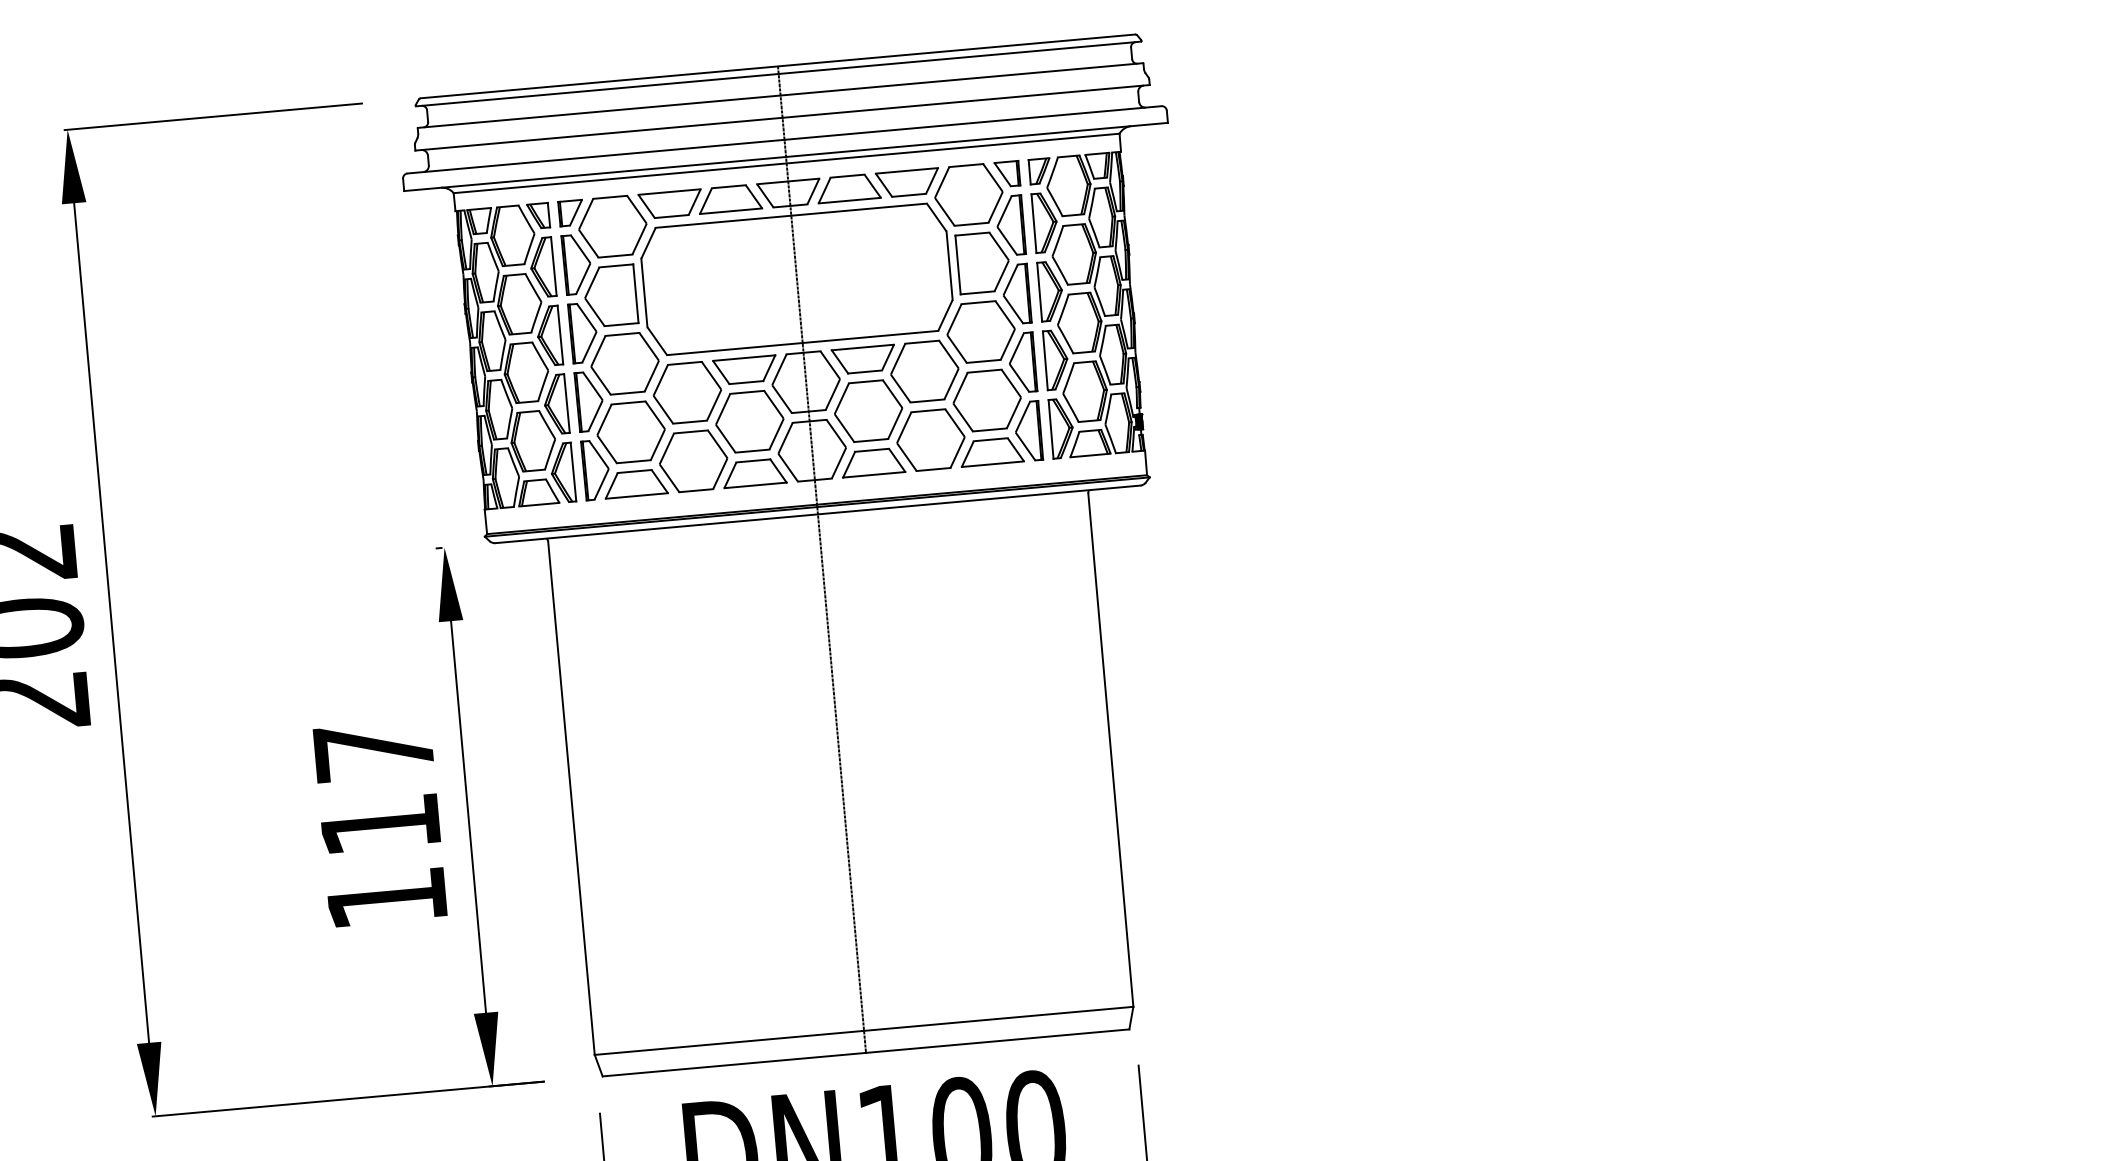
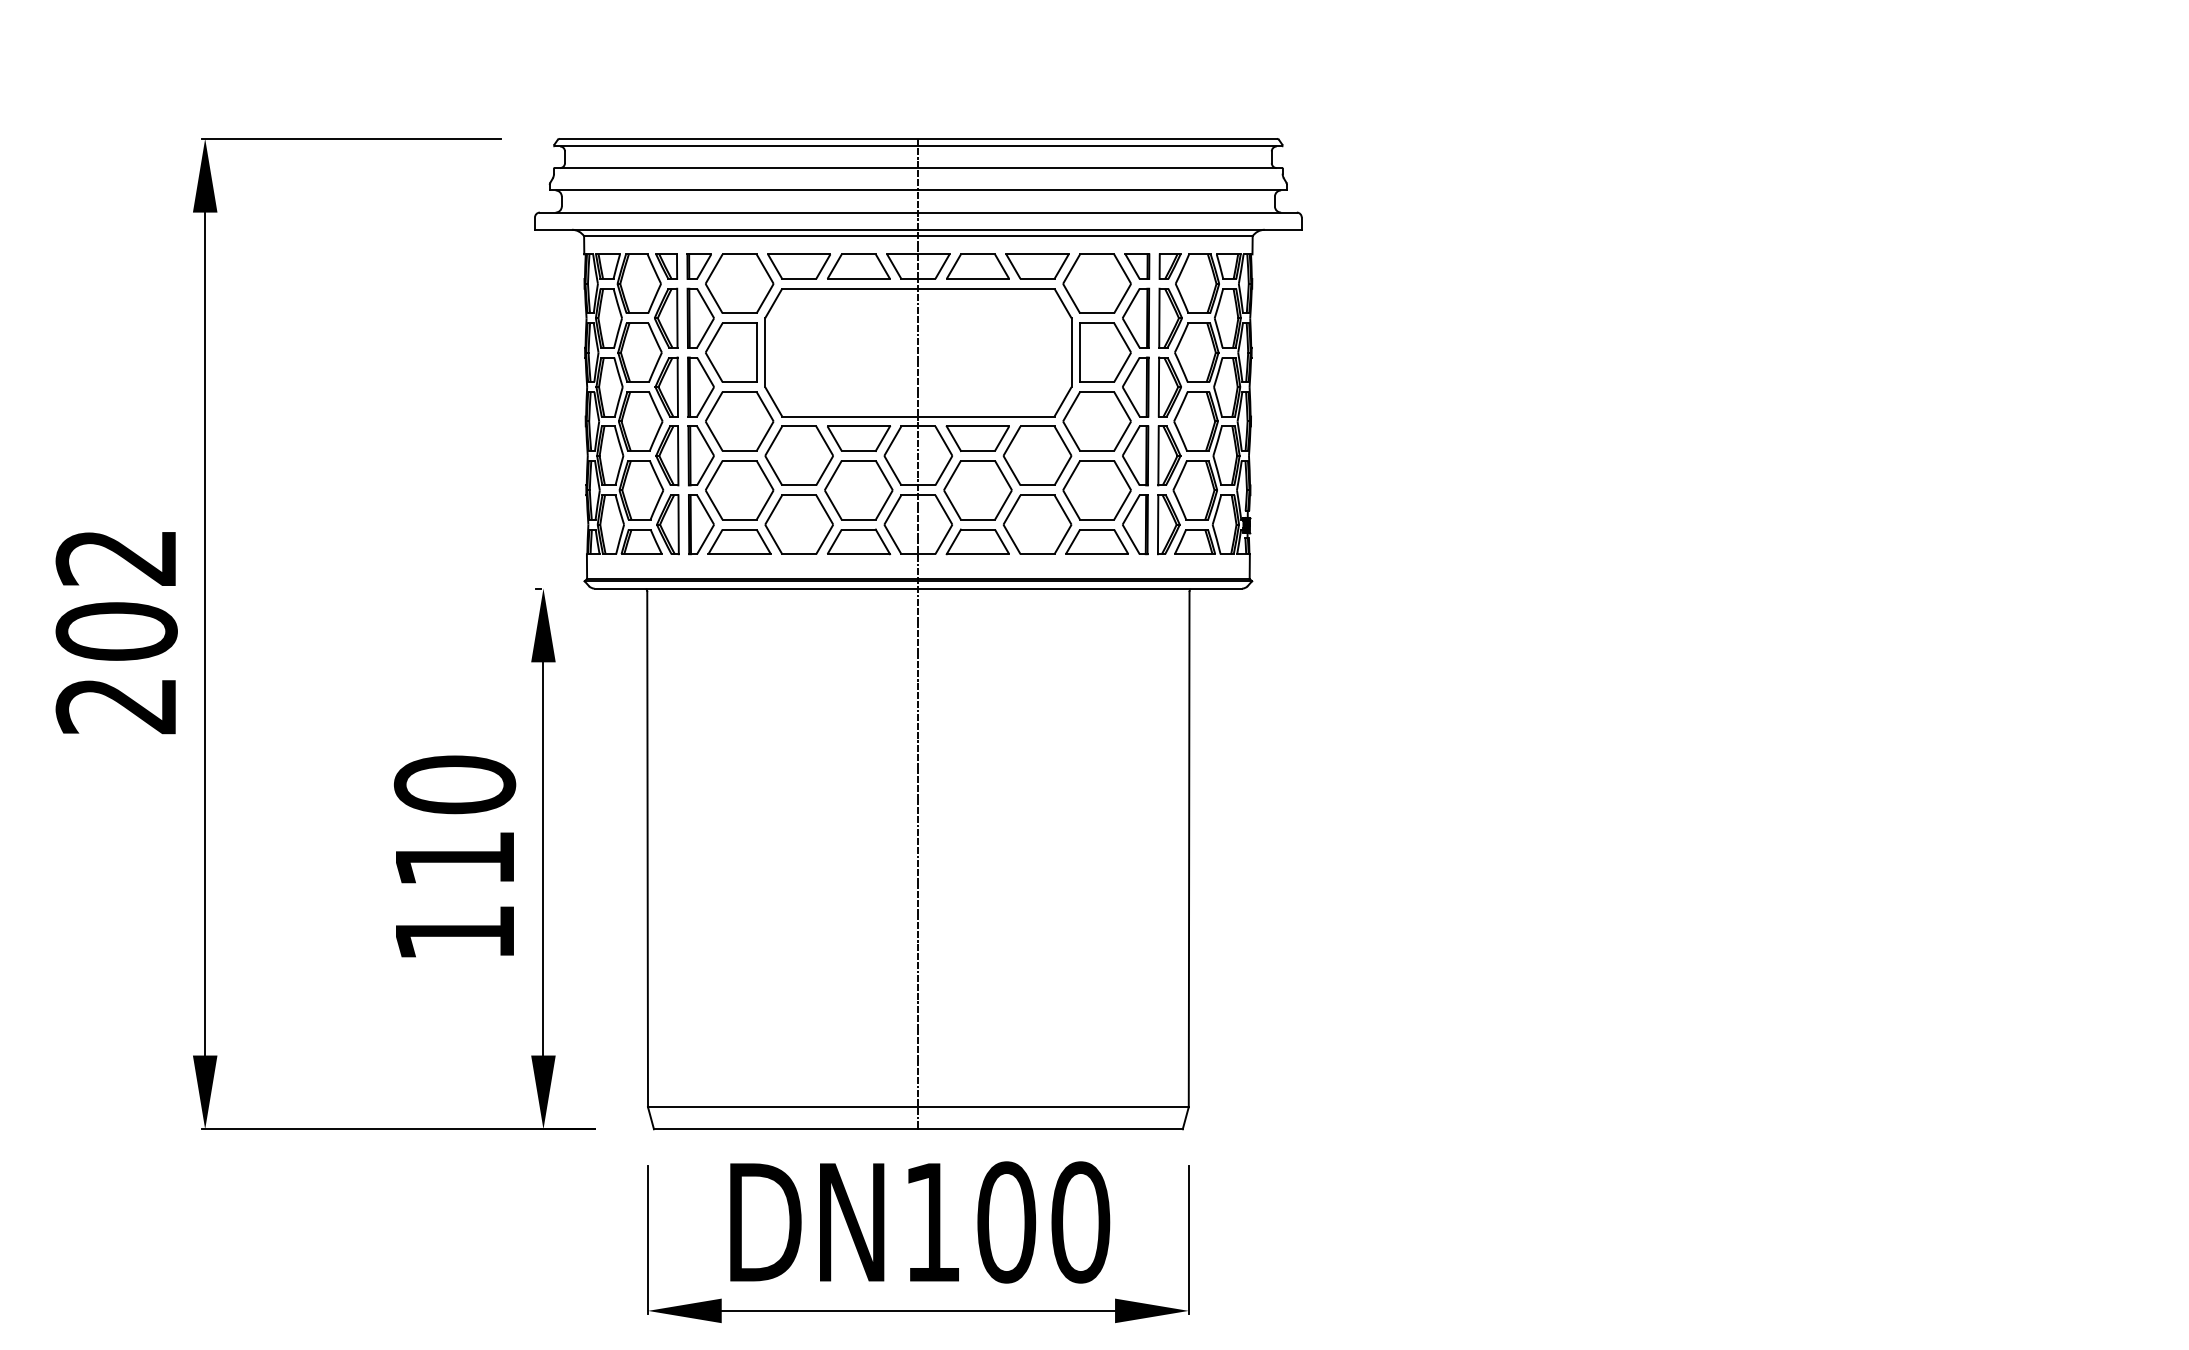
text: (373, 750) -> (454, 784), 117 -> 110

